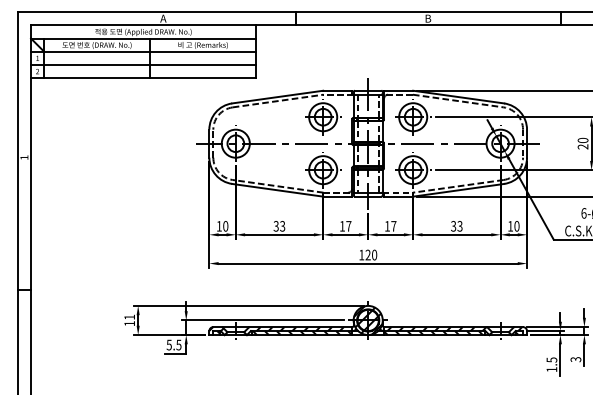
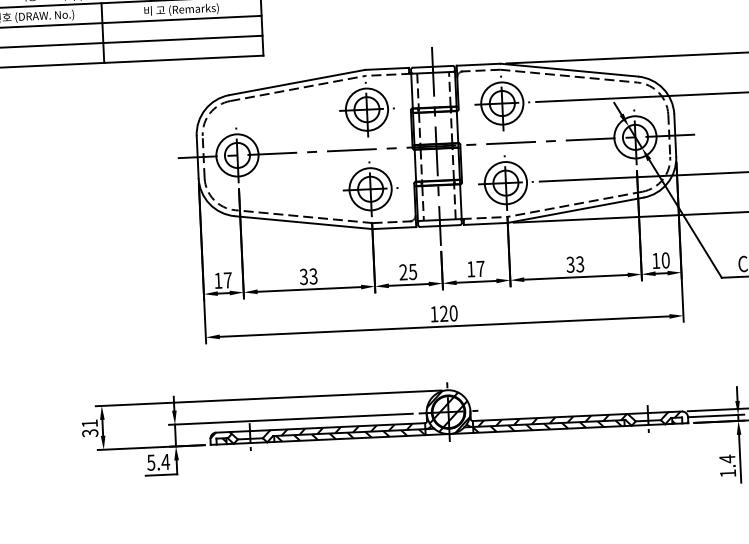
text: (225, 226) -> (227, 280), 10 -> 17
text: (345, 226) -> (408, 272), 17 -> 25
text: (129, 323) -> (89, 432), 11 -> 31
text: (178, 344) -> (165, 461), 5.5 -> 5.4
text: (551, 359) -> (726, 458), 1.5 -> 1.4

